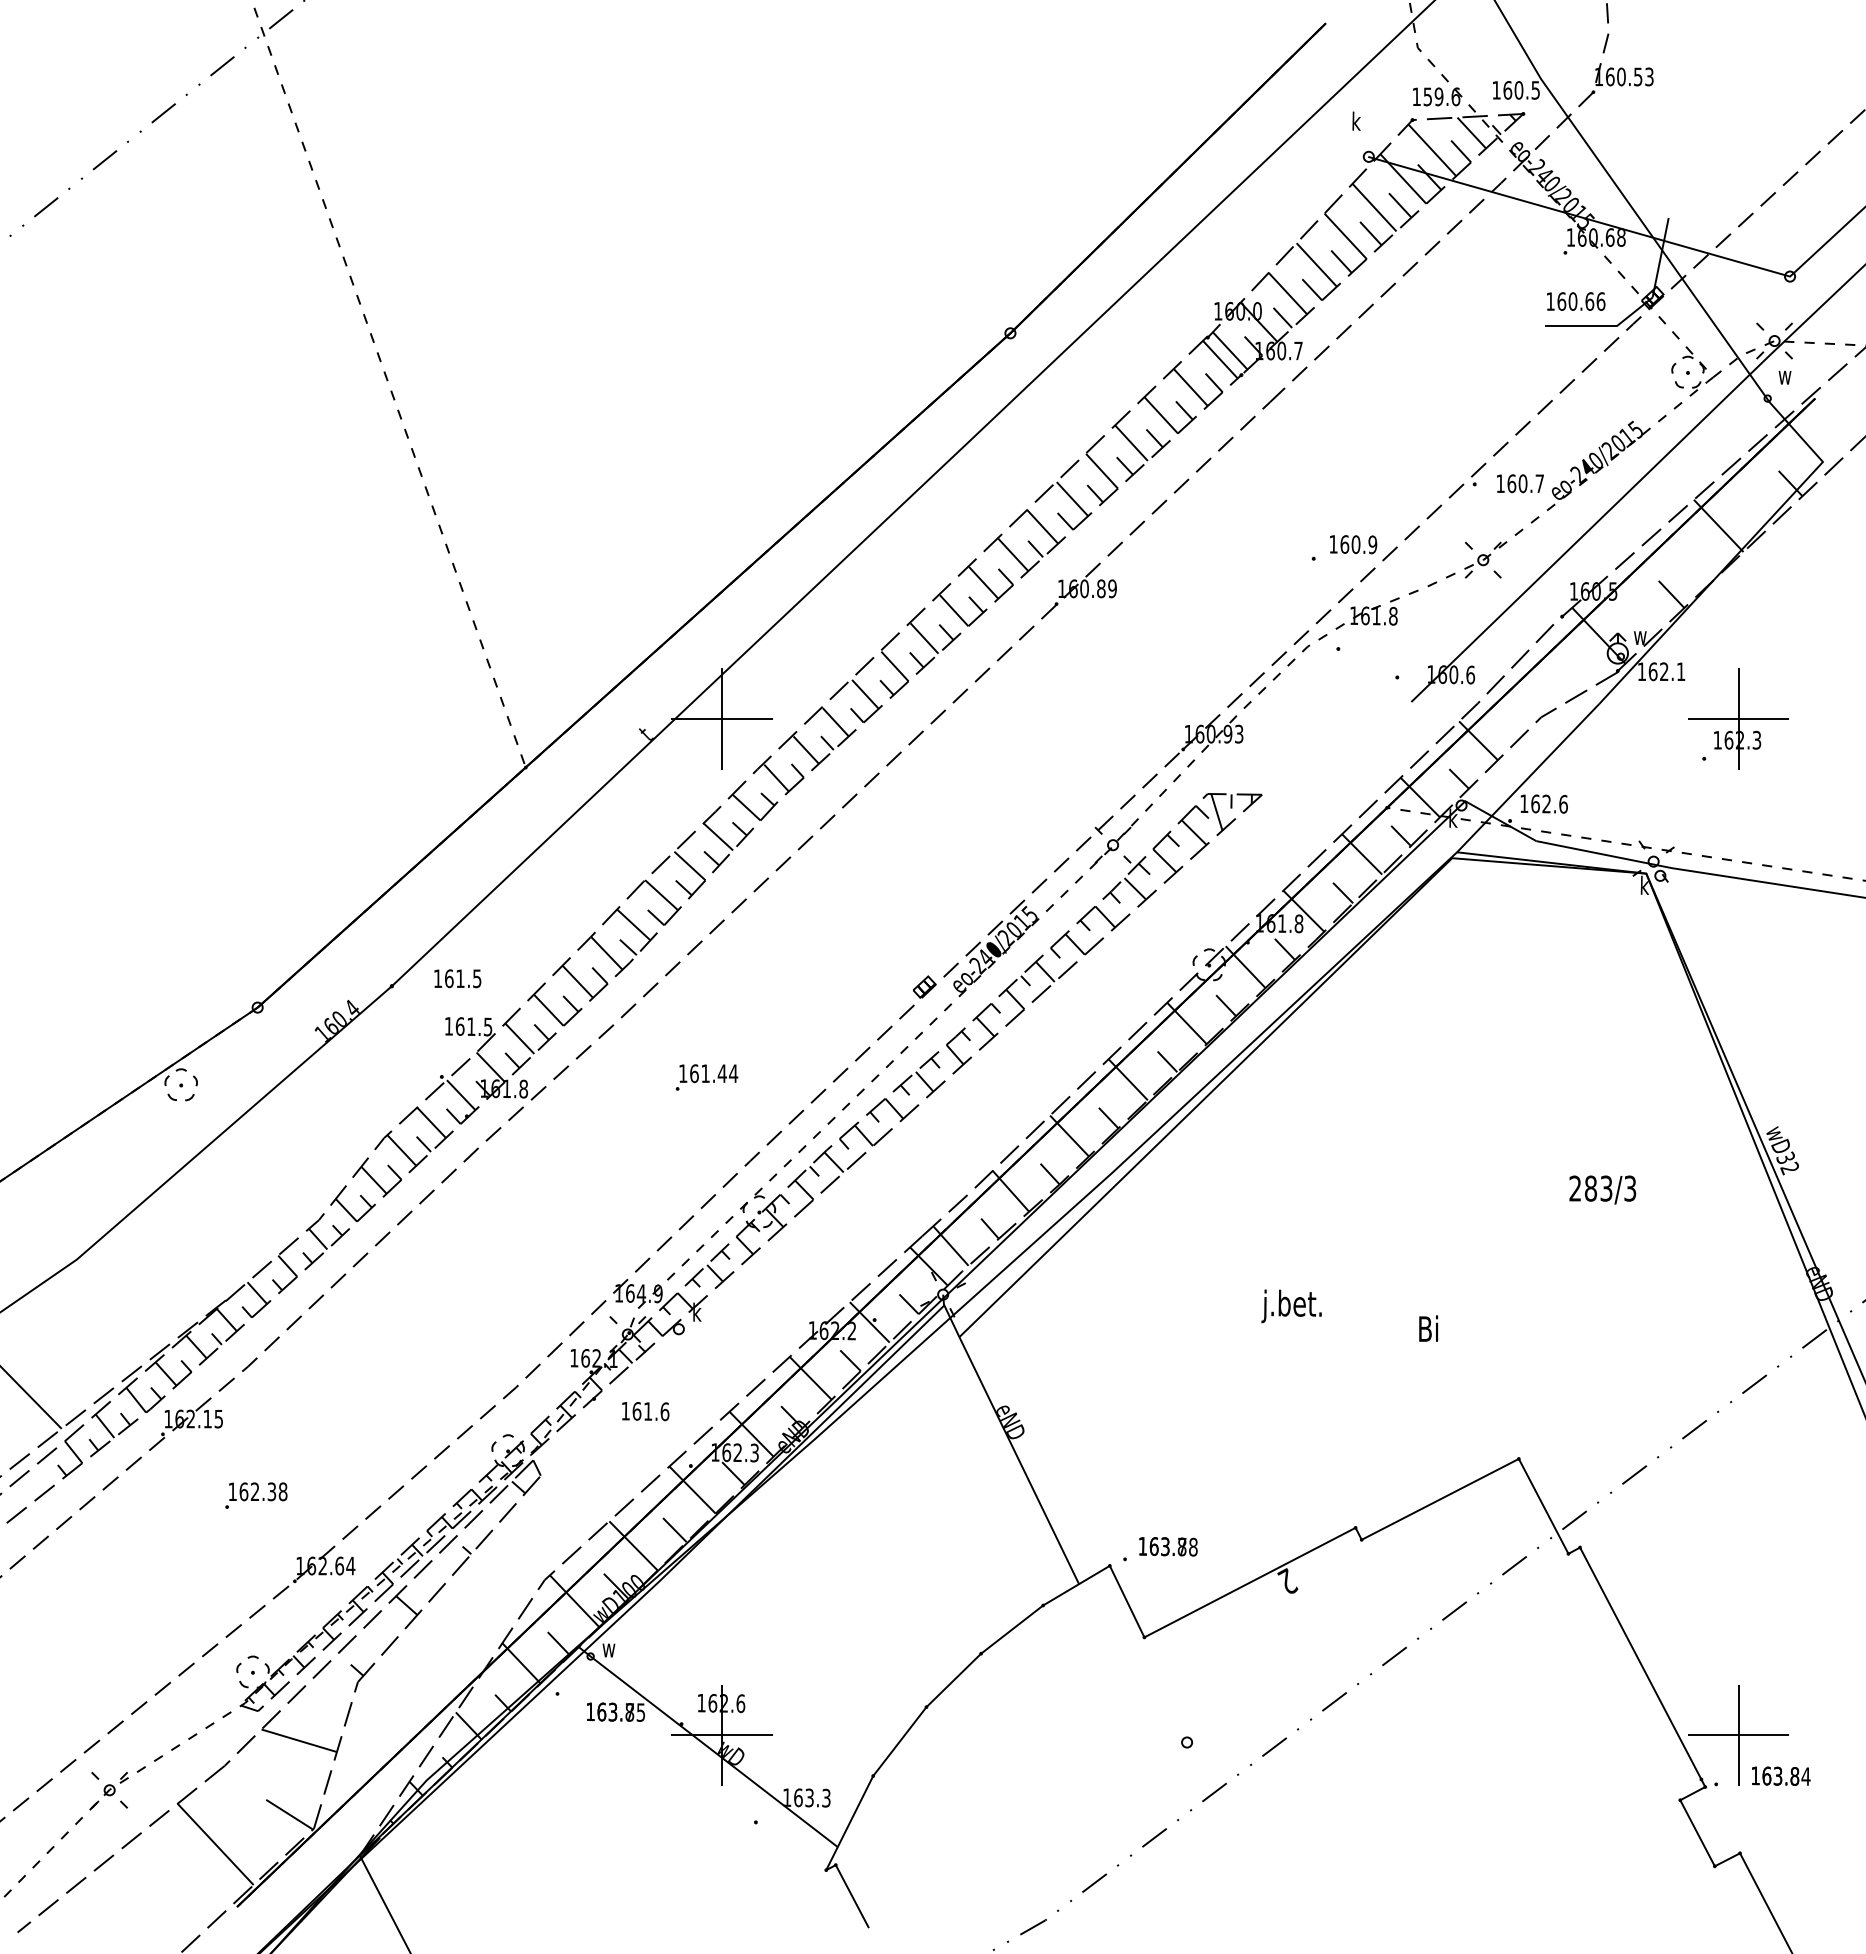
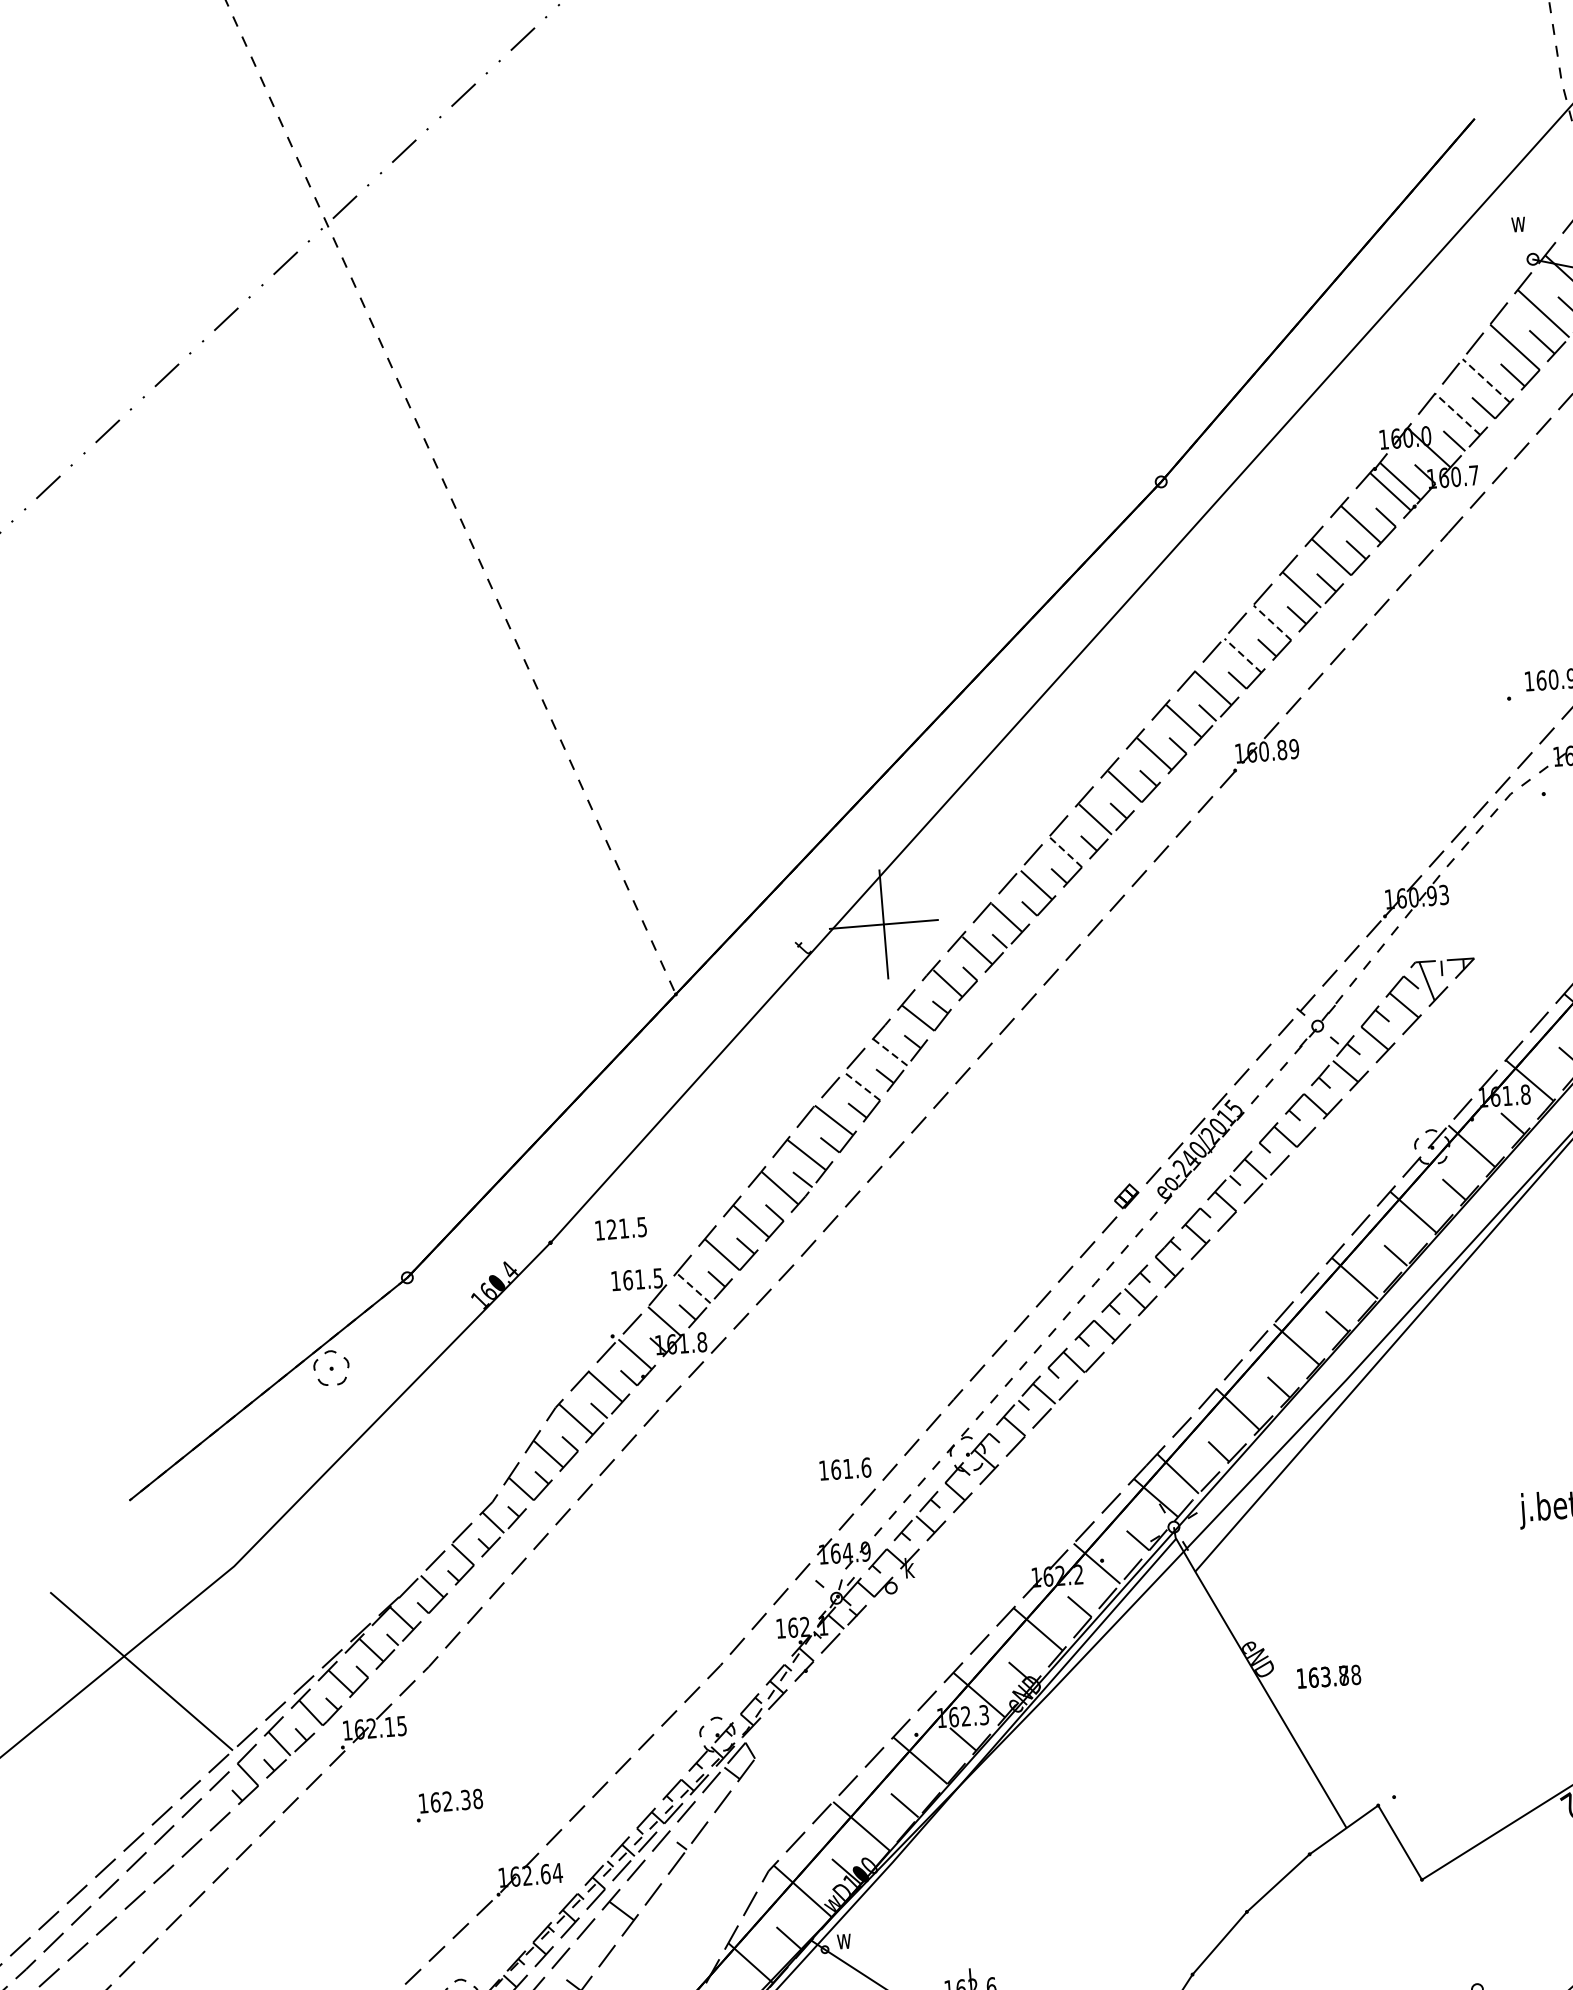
text: (1358, 120) -> (1518, 220), k -> w
line: (1316, 265) -> (1486, 381), solid -> dashed
line: (1287, 293) -> (1457, 414), solid -> dashed
line: (1102, 471) -> (1273, 623), solid -> dashed
line: (1072, 498) -> (1242, 654), solid -> dashed
line: (894, 666) -> (1065, 852), solid -> dashed
line: (718, 836) -> (890, 1051), solid -> dashed
line: (689, 865) -> (861, 1085), solid -> dashed
text: (449, 978) -> (612, 1229), 161.5 -> 121.5
line: (519, 1038) -> (693, 1287), solid -> dashed
part: (706, 1077) -> (898, 1313), removed
text: (645, 1411) -> (845, 1469), moved
text: (1168, 1546) -> (1329, 1676), moved

